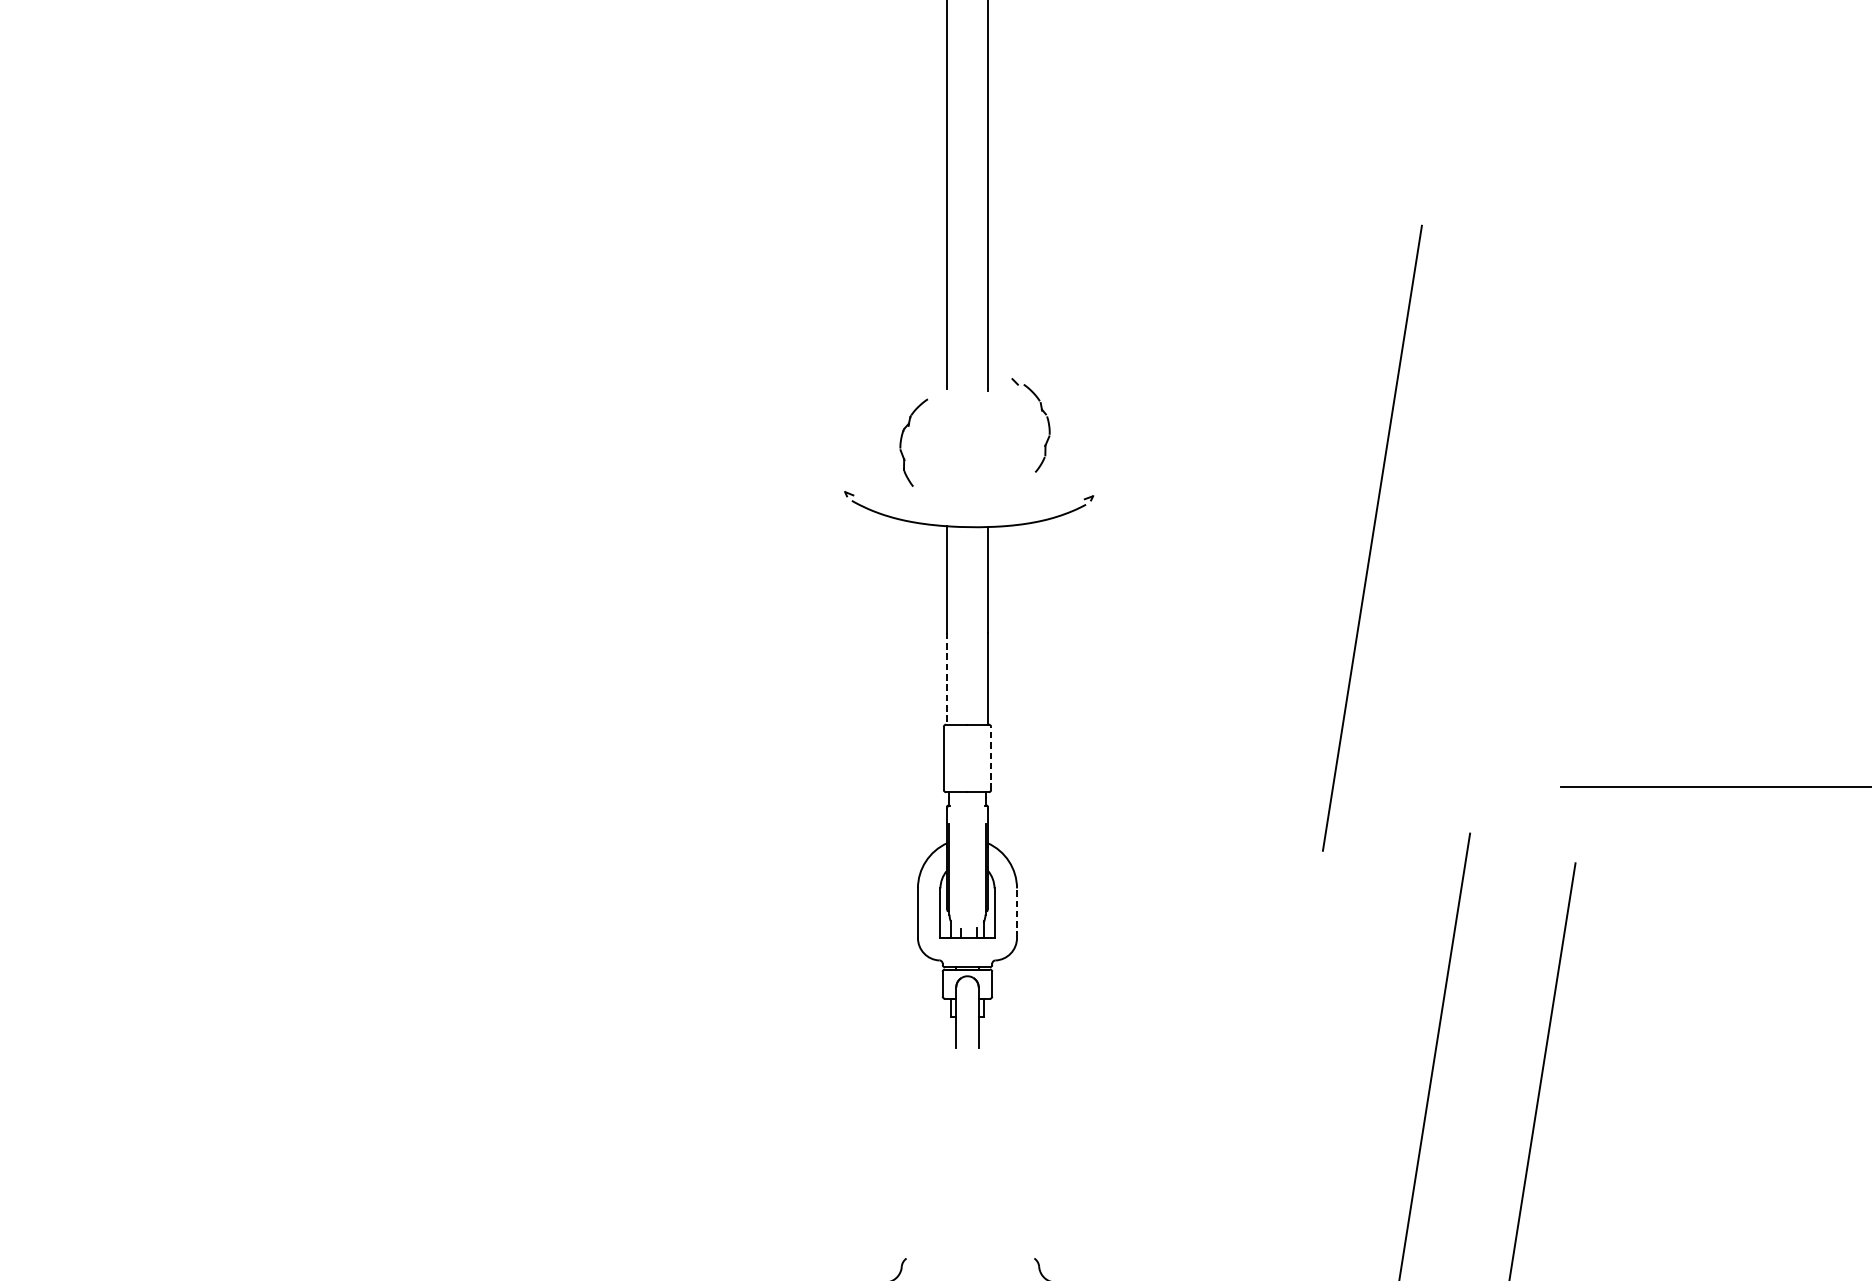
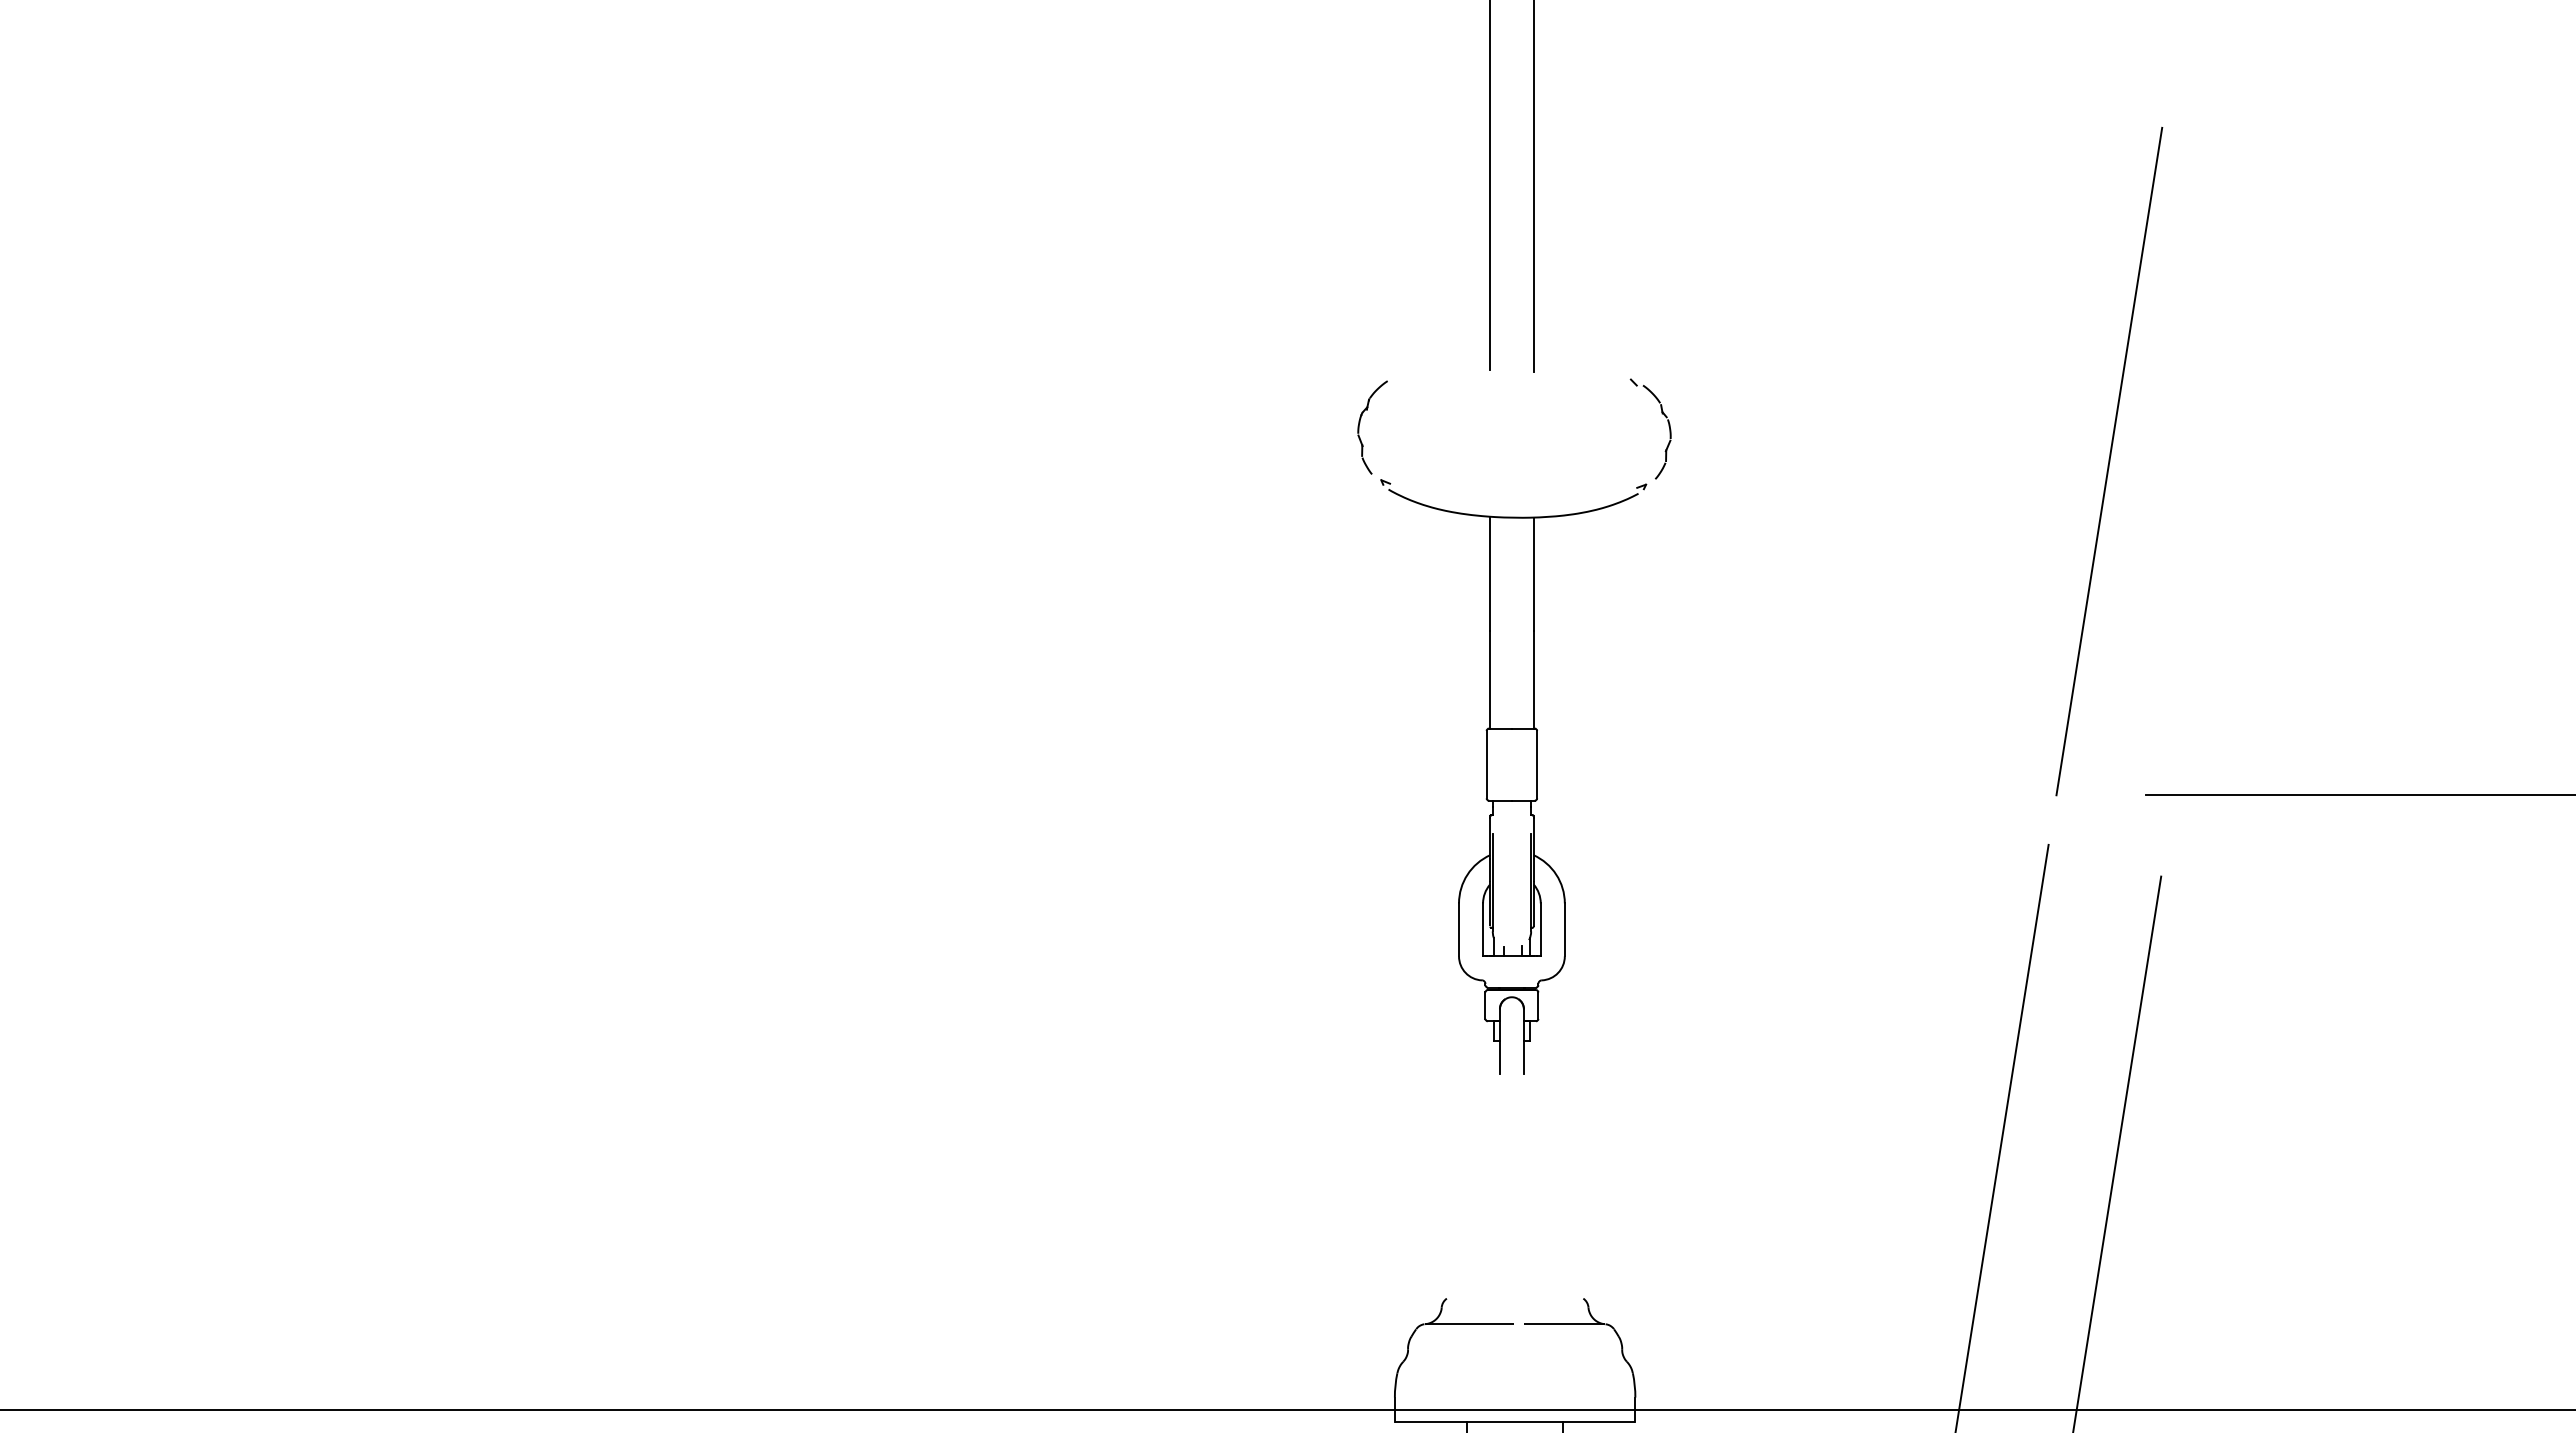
part: (1046, 419) -> (1667, 422), moved
part: (902, 438) -> (1360, 423), moved
line: (1372, 538) -> (2109, 461), moved
line: (947, 679) -> (1490, 680), dashed -> solid
line: (991, 758) -> (1537, 764), dashed -> solid
line: (1016, 912) -> (1564, 929), dashed -> solid

